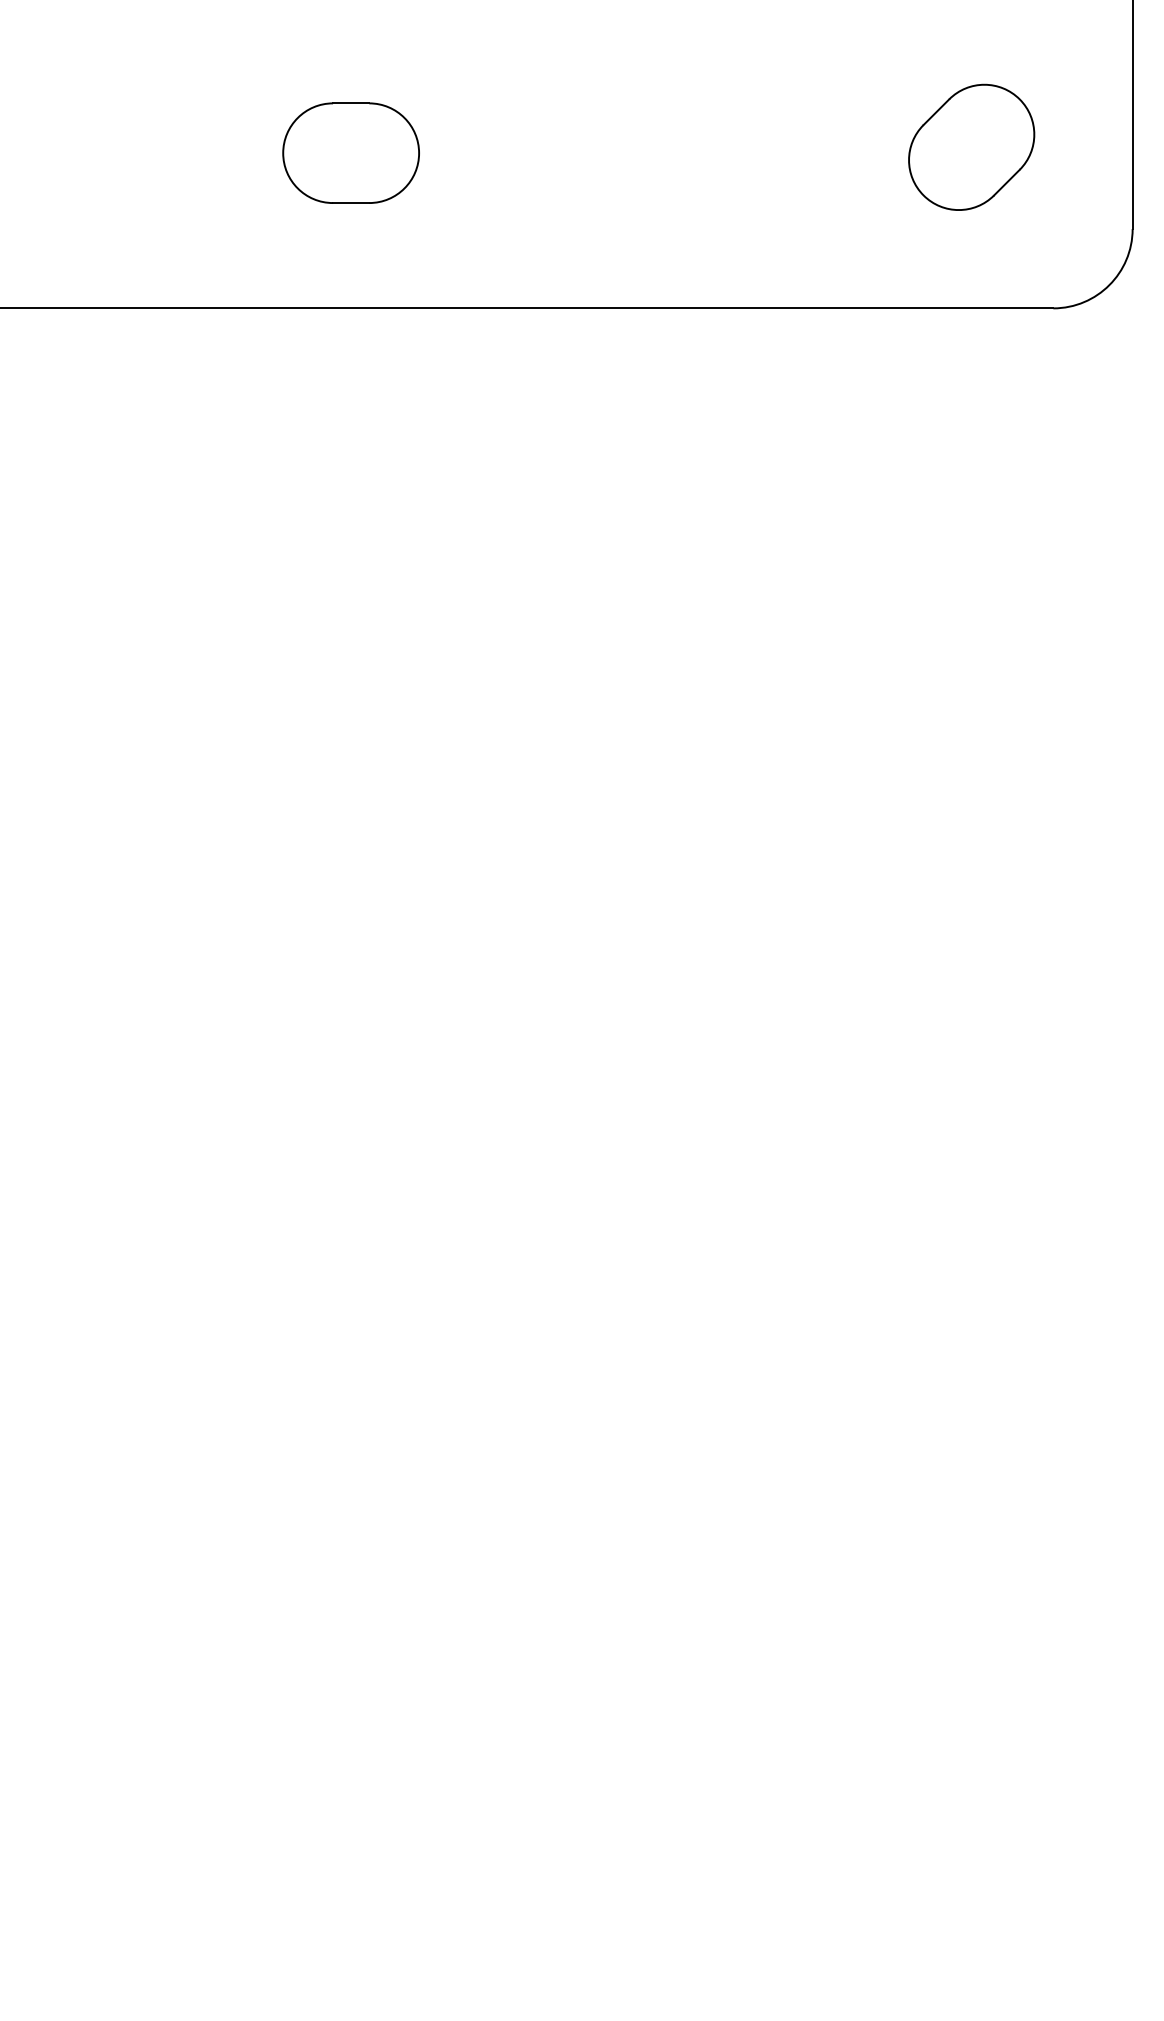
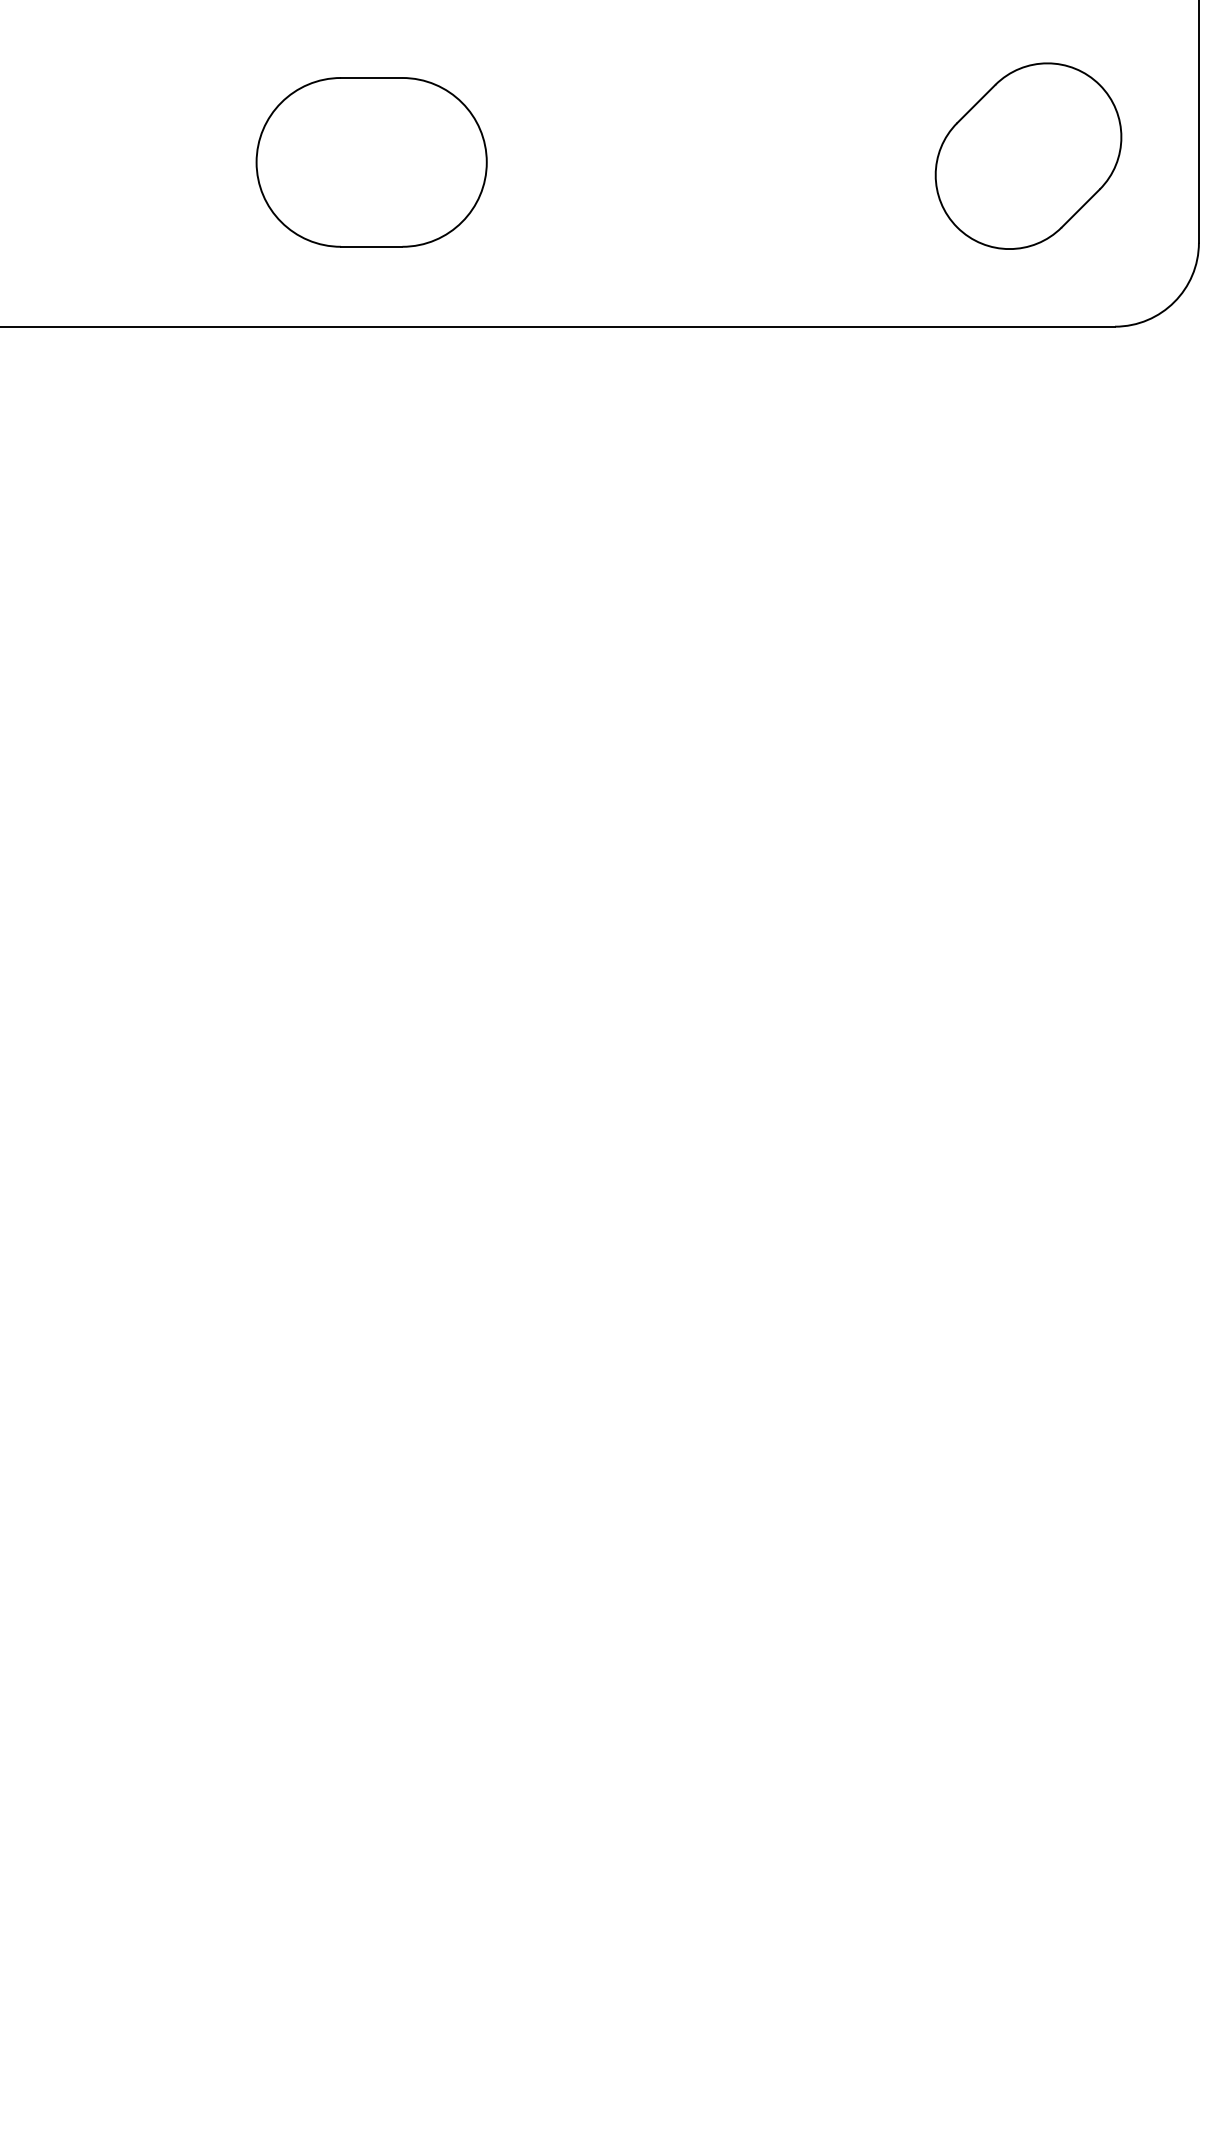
part: (971, 147) -> (1028, 156), size x1.4
part: (351, 153) -> (371, 162), size x1.6

